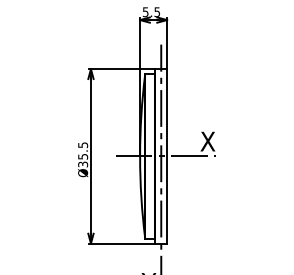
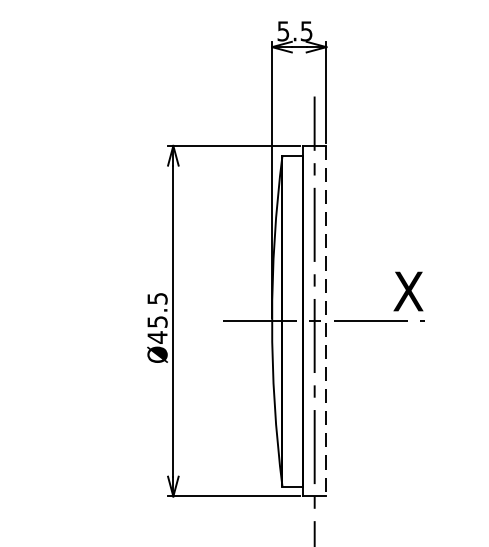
line: (167, 156) -> (327, 321), solid -> dashed
text: (83, 164) -> (158, 337), Ø35.5 -> Ø45.5

